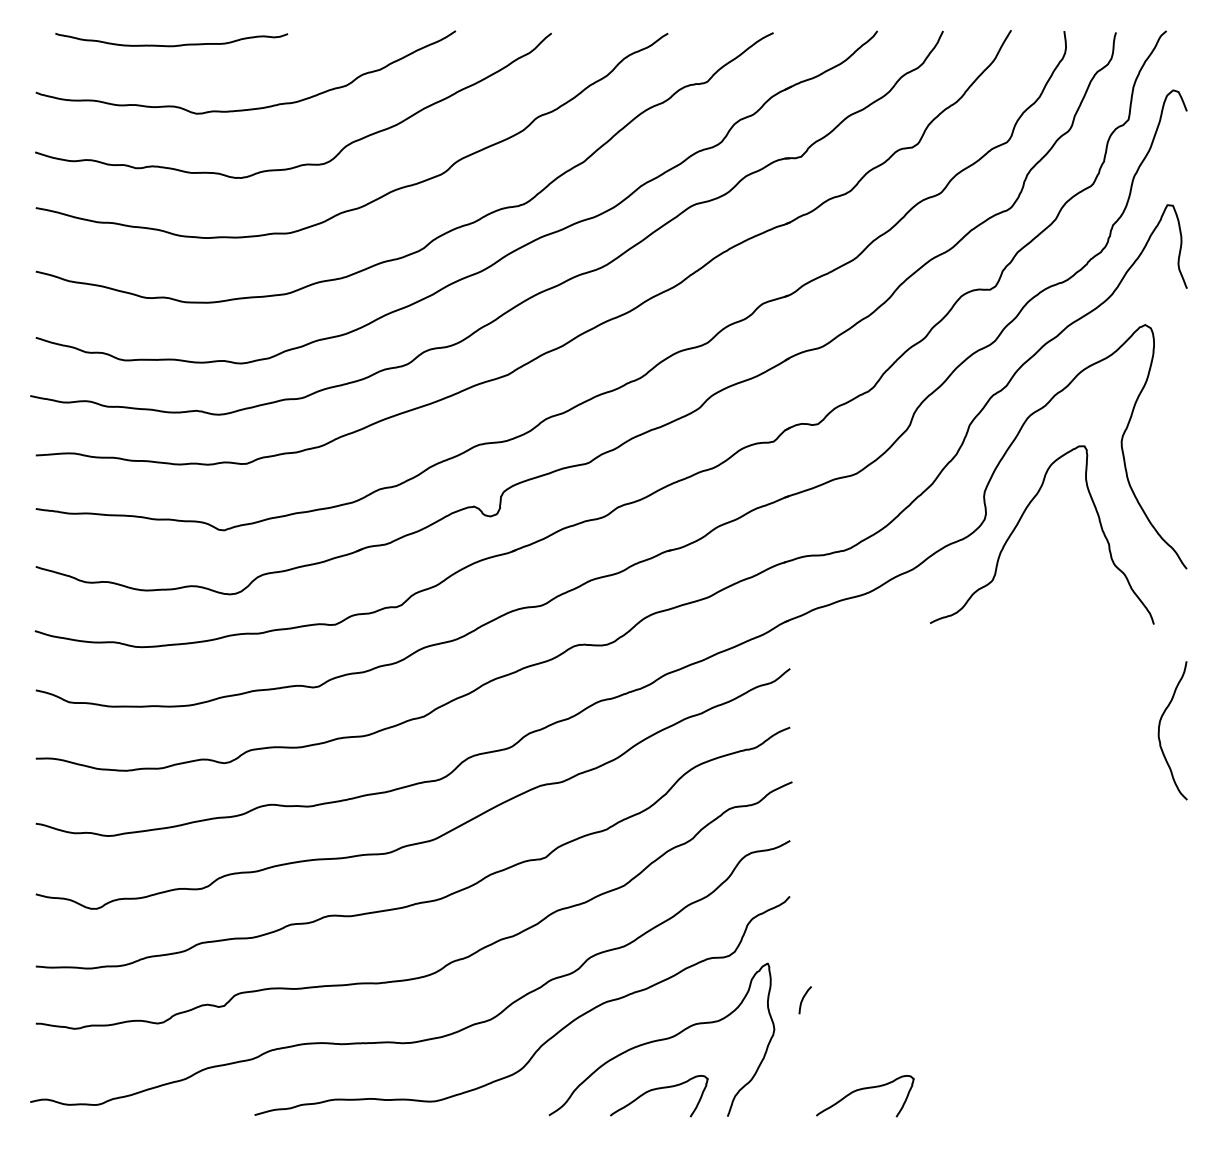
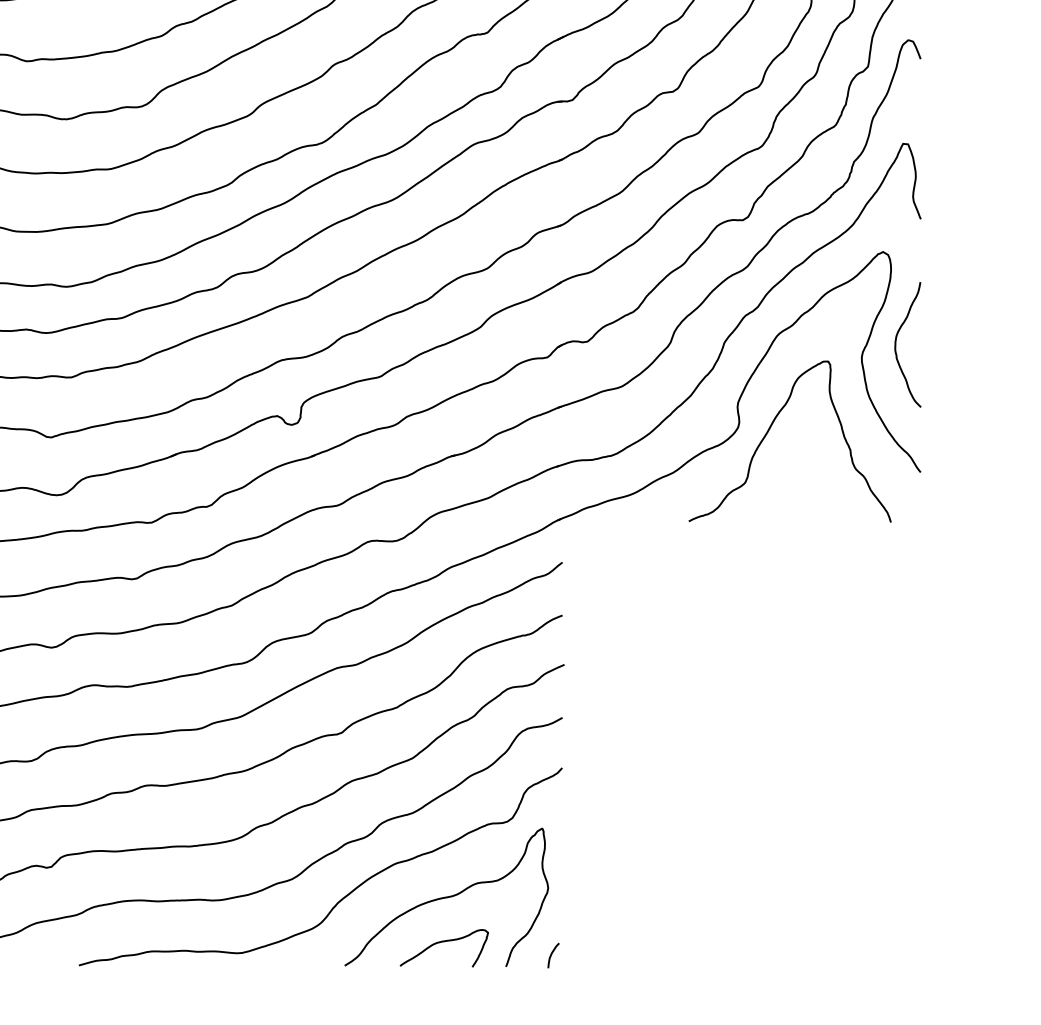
curve: (1160, 726) -> (896, 340), moved
curve: (803, 1000) -> (551, 955), moved
curve: (865, 1089) -> (630, 942), removed

